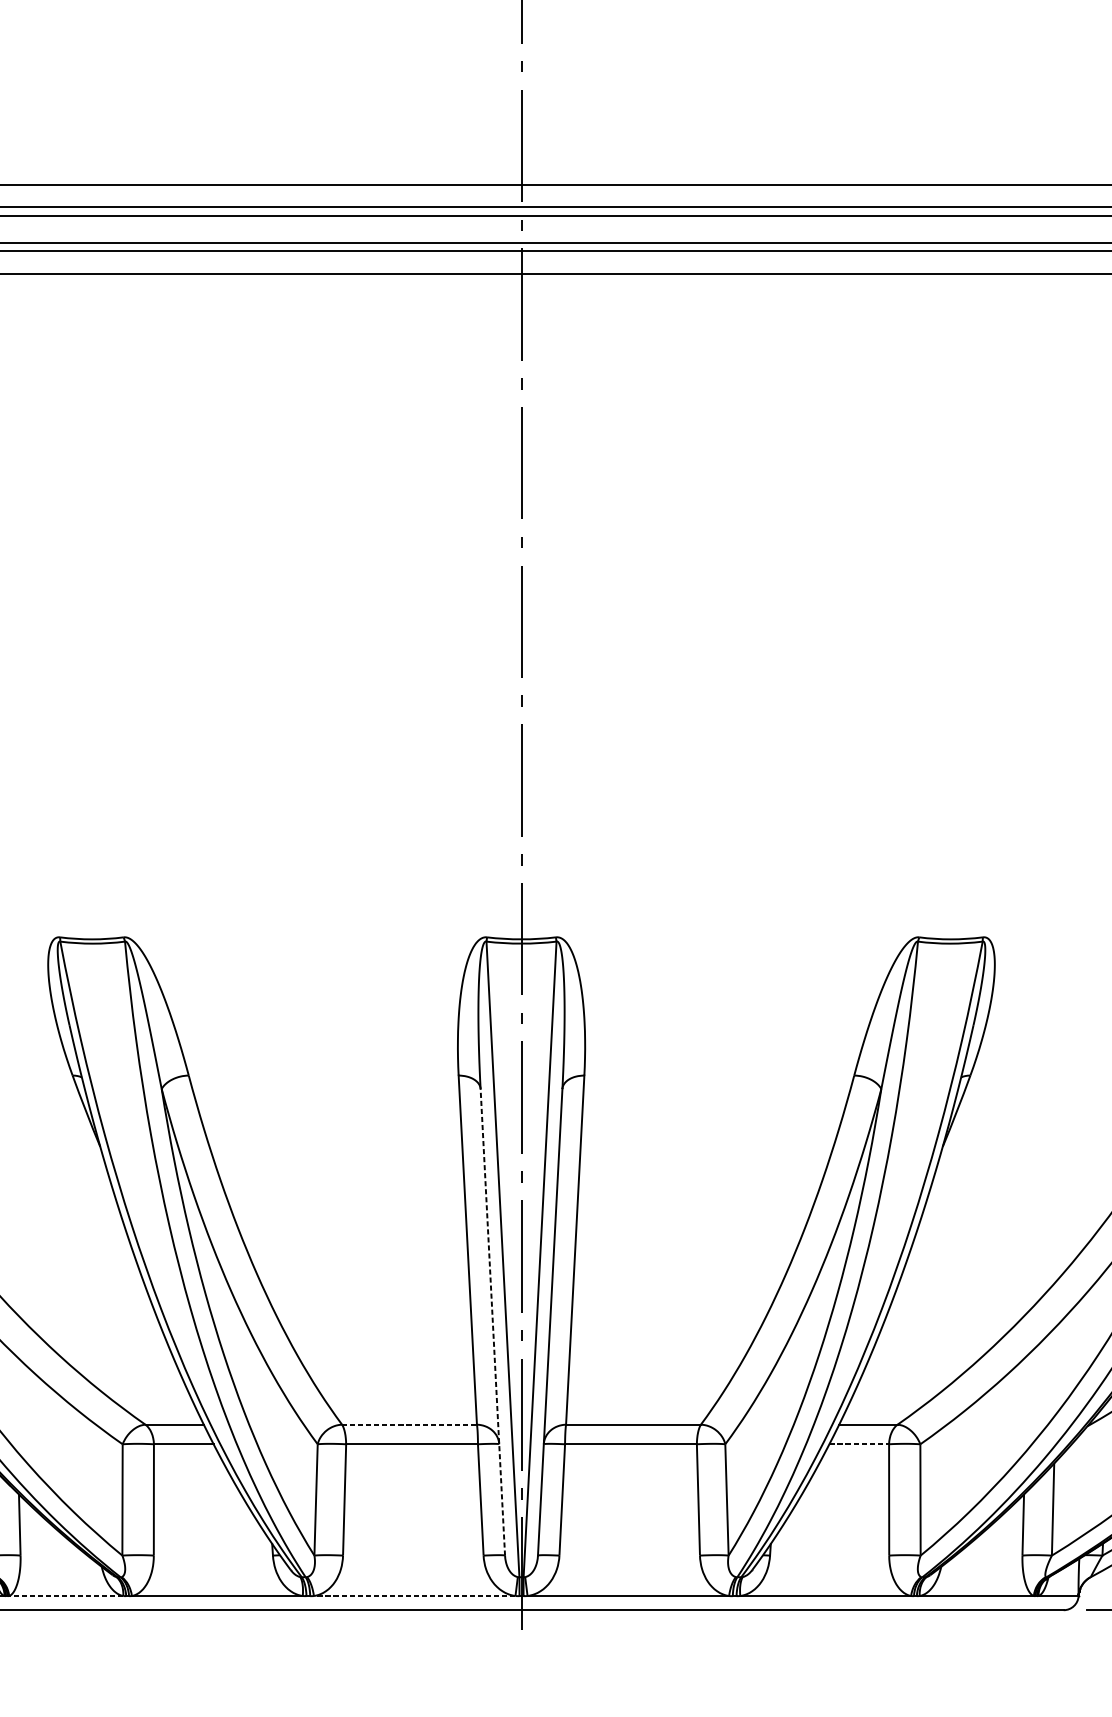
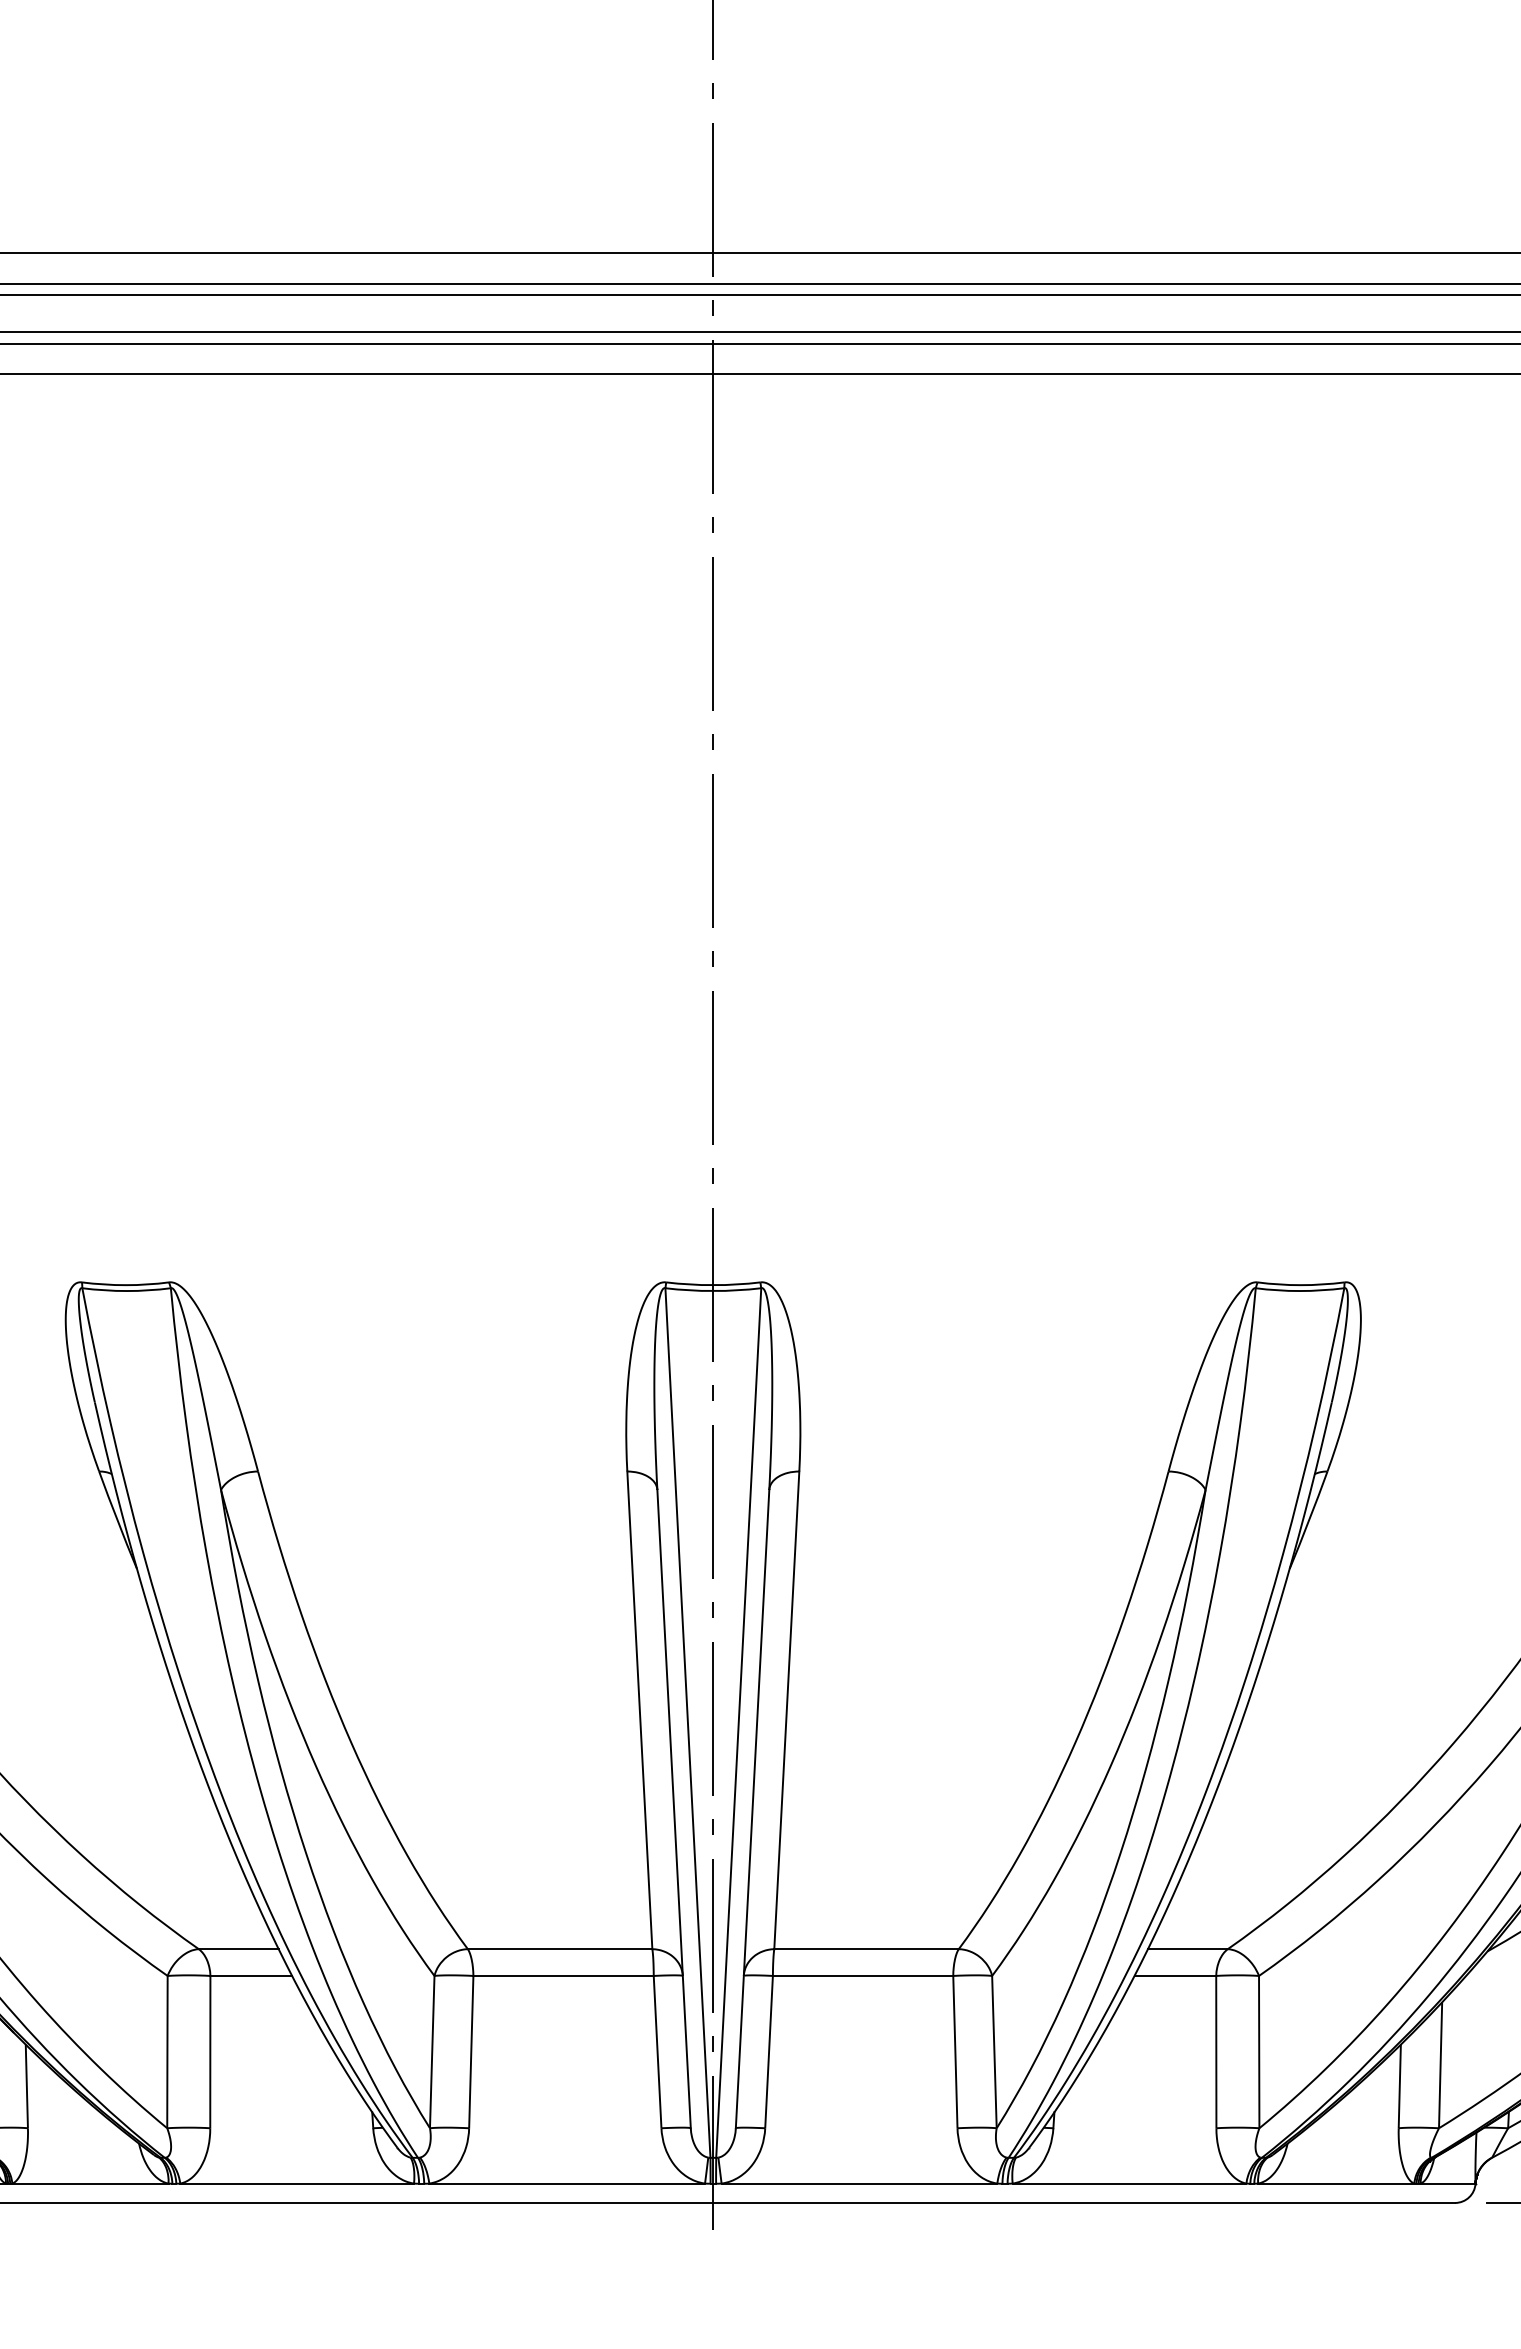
line: (493, 1322) -> (674, 1809), dashed -> solid
line: (409, 1424) -> (560, 1949), dashed -> solid
line: (859, 1443) -> (1175, 1975), dashed -> solid
line: (65, 1595) -> (89, 2183), dashed -> solid
line: (414, 1595) -> (567, 2183), dashed -> solid

